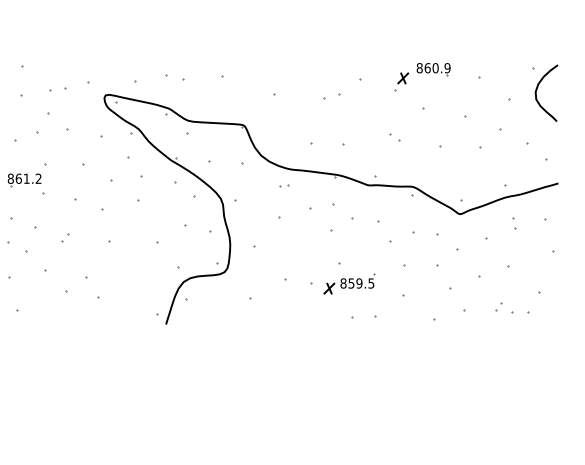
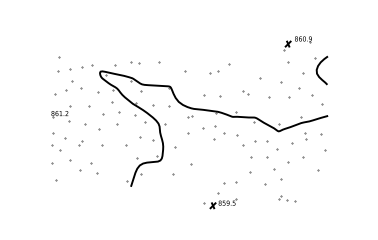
part: (421, 77) -> (297, 43), moved
part: (57, 89) -> (76, 68), size x1.6
part: (344, 278) -> (220, 200), moved
part: (513, 308) -> (287, 198), moved

